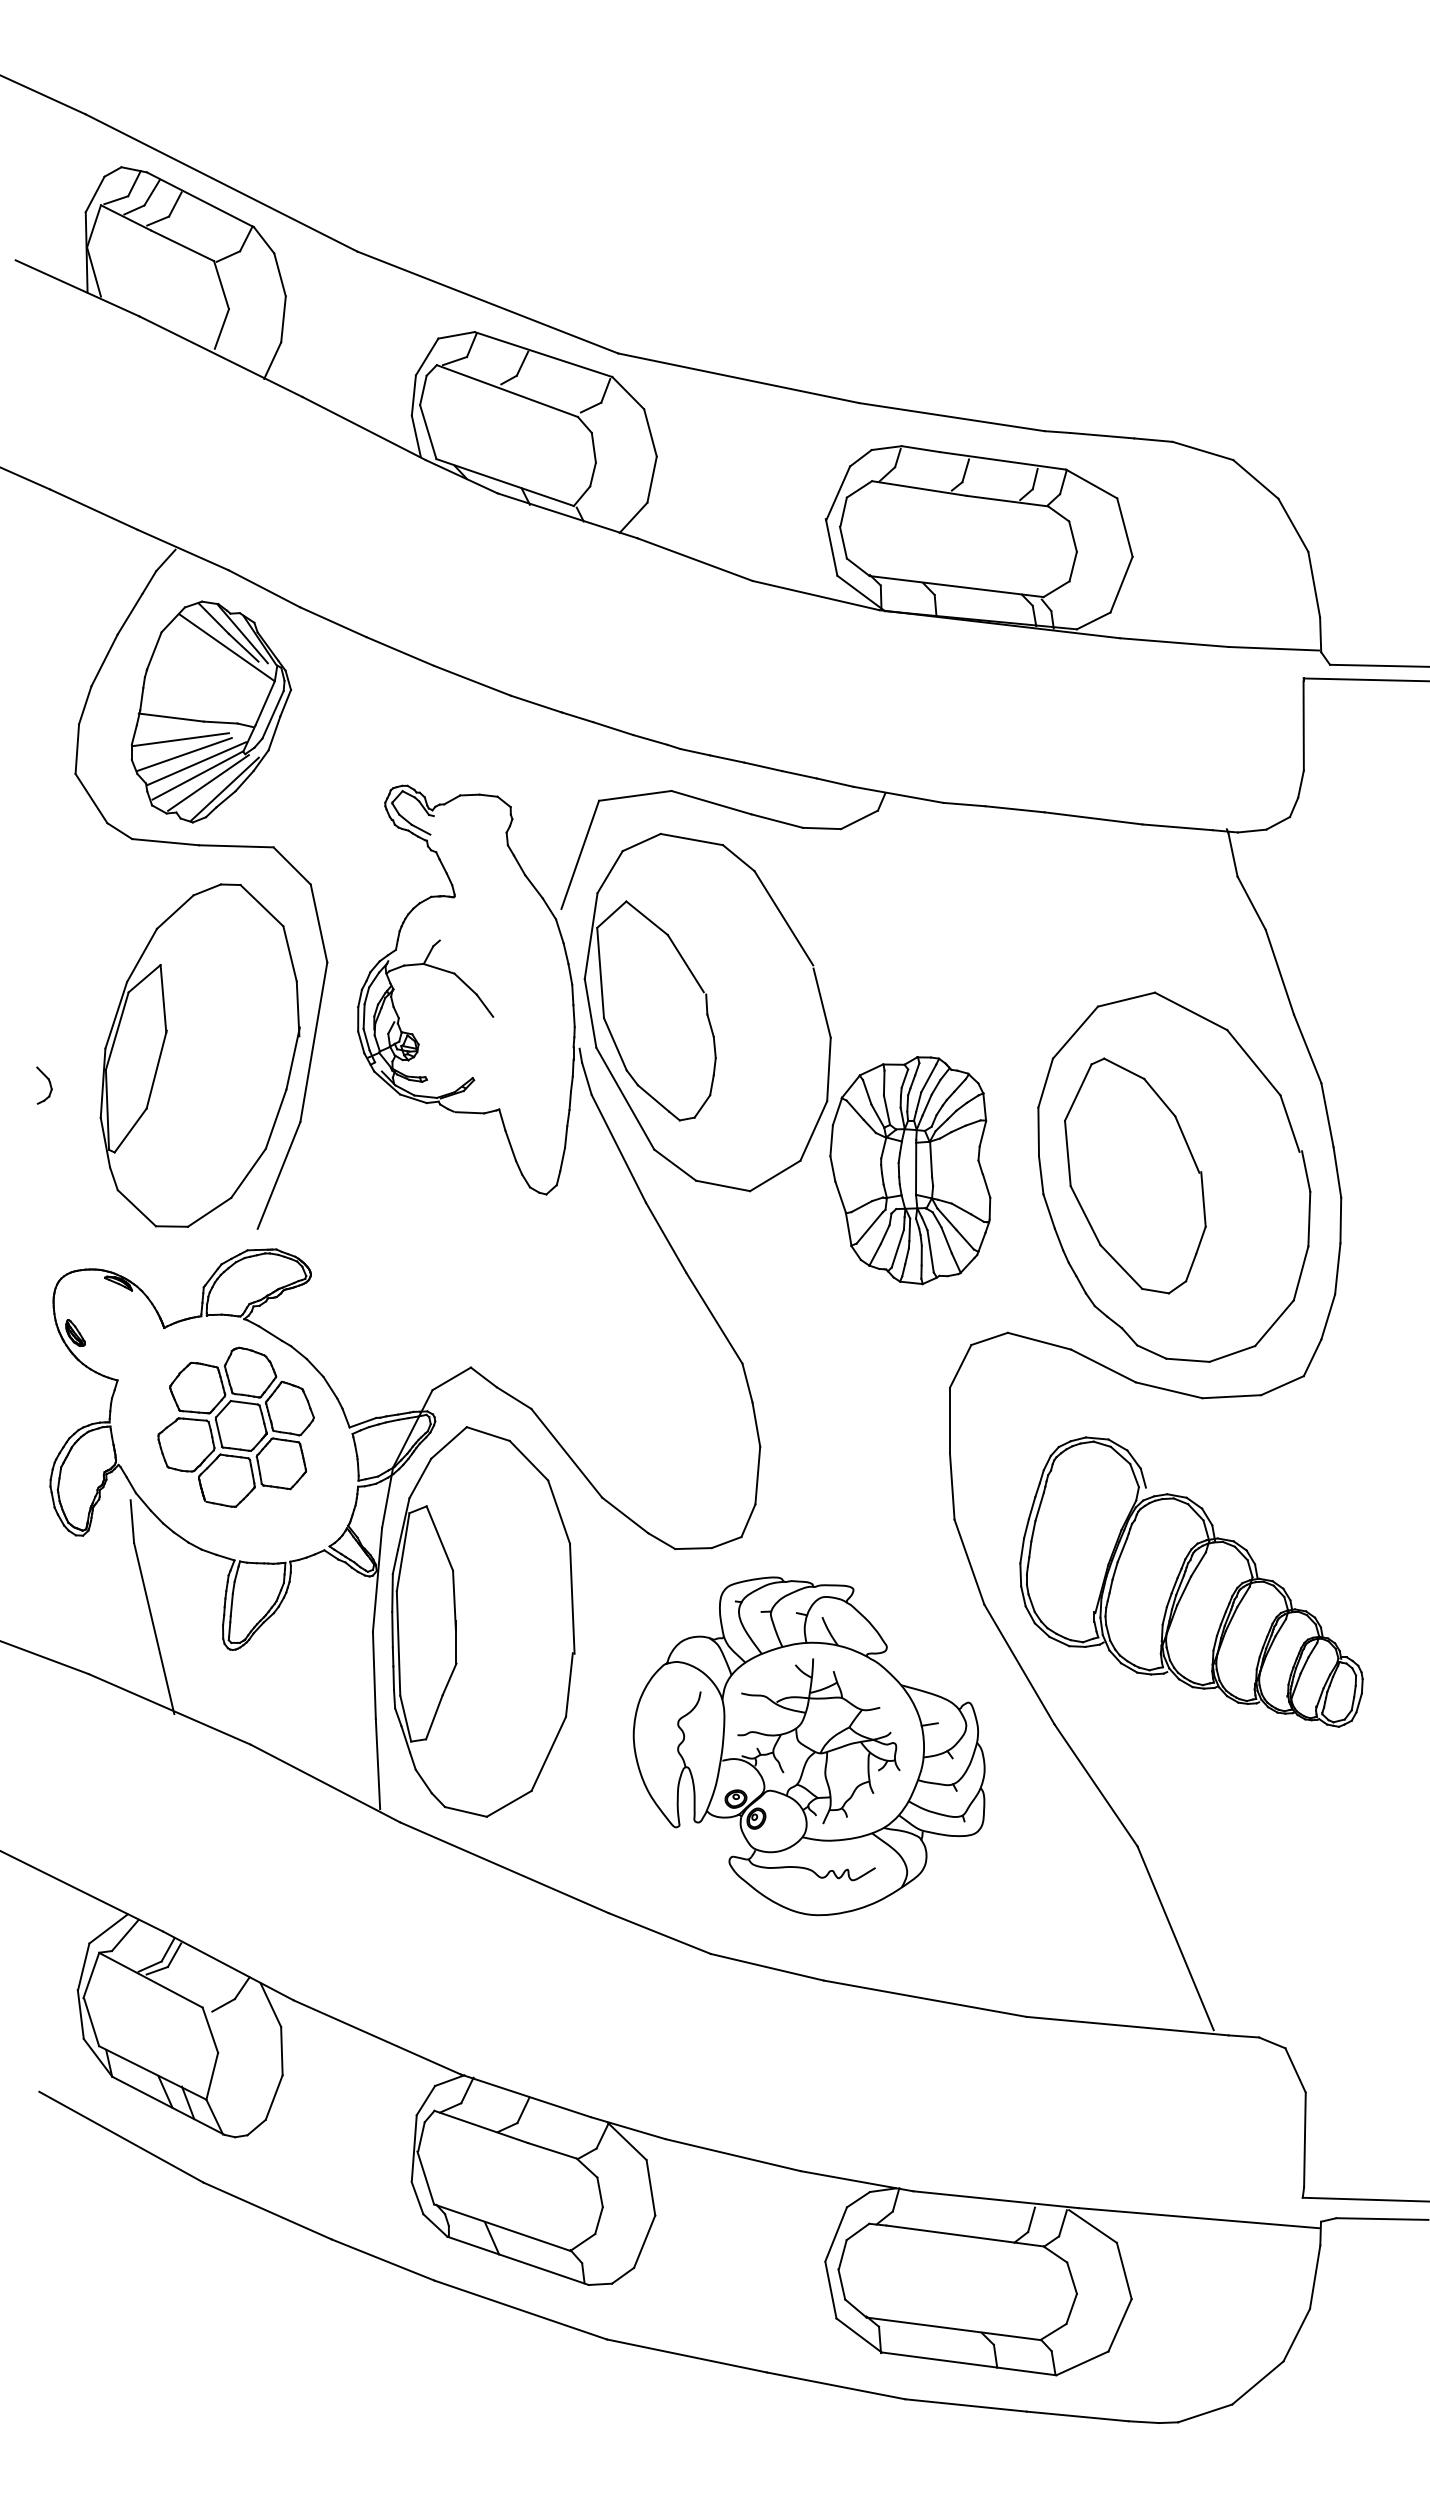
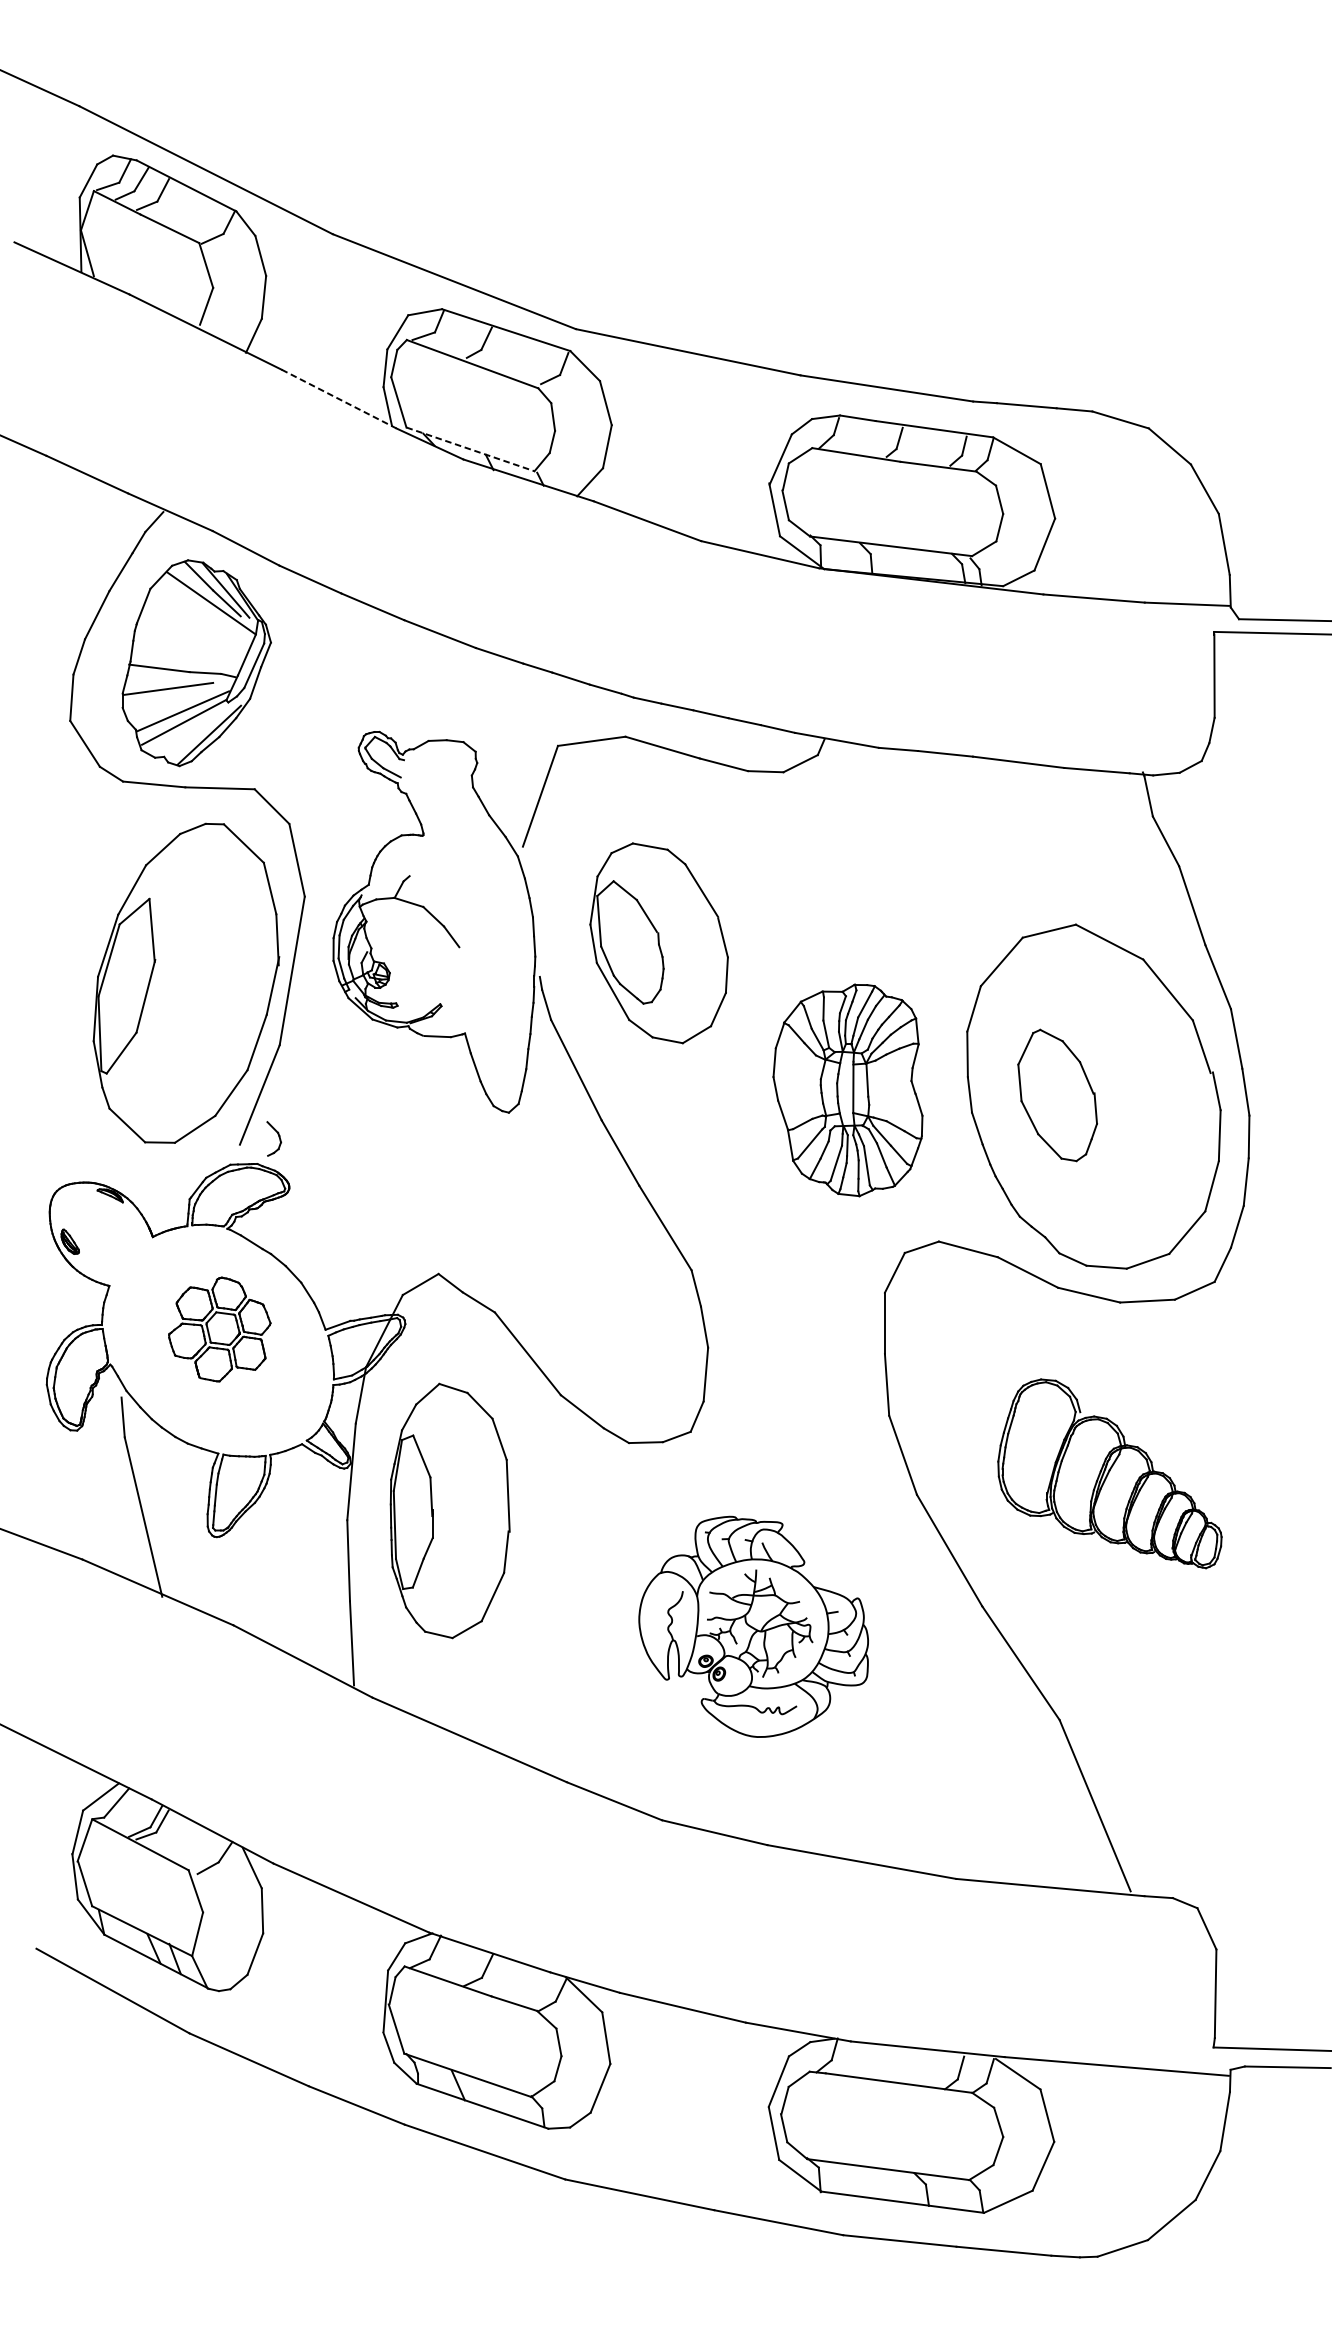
line: (364, 428) -> (339, 399), solid -> dashed
line: (505, 482) -> (470, 449), solid -> dashed
line: (184, 754) -> (171, 702), removed
line: (208, 782) -> (194, 728), removed
part: (707, 1012) -> (659, 943), size x0.6
part: (44, 1085) -> (274, 1138), moved
part: (1135, 1175) -> (1057, 1095), size x0.6
part: (235, 1426) -> (219, 1328), size x0.7
part: (1191, 1581) -> (1109, 1473), size x0.7
part: (483, 1621) -> (450, 1510), size x0.7
part: (808, 1746) -> (753, 1627), size x0.7

